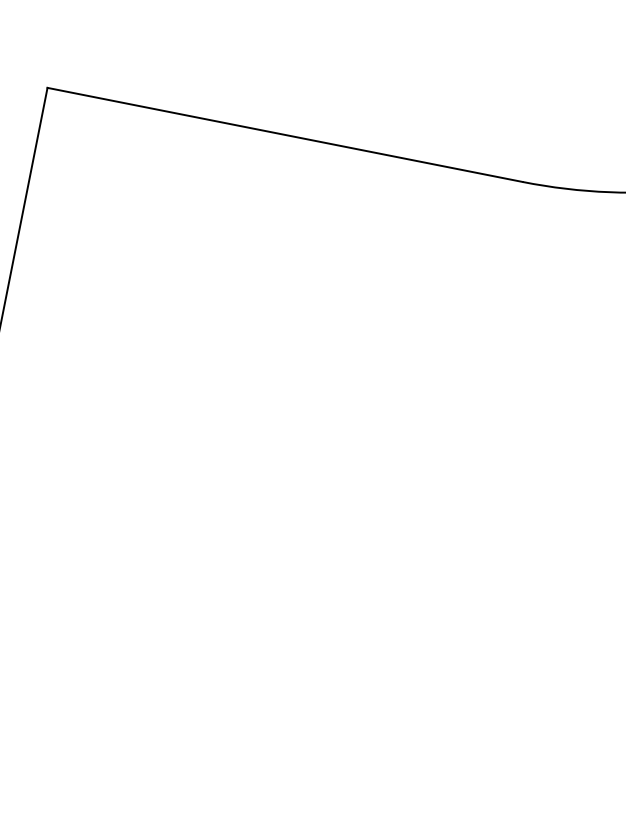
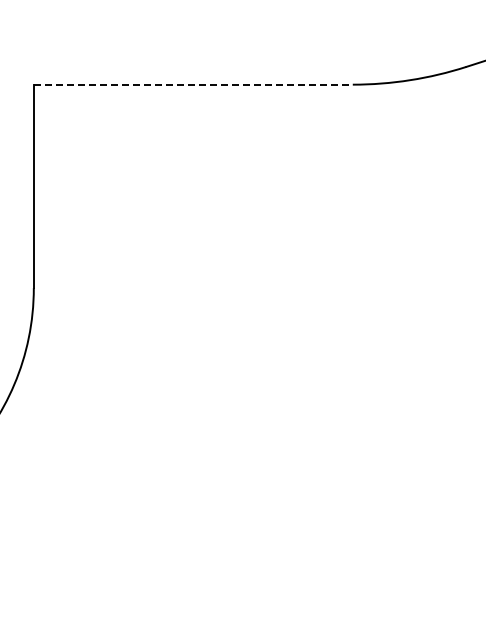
line: (285, 134) -> (193, 84), solid -> dashed

